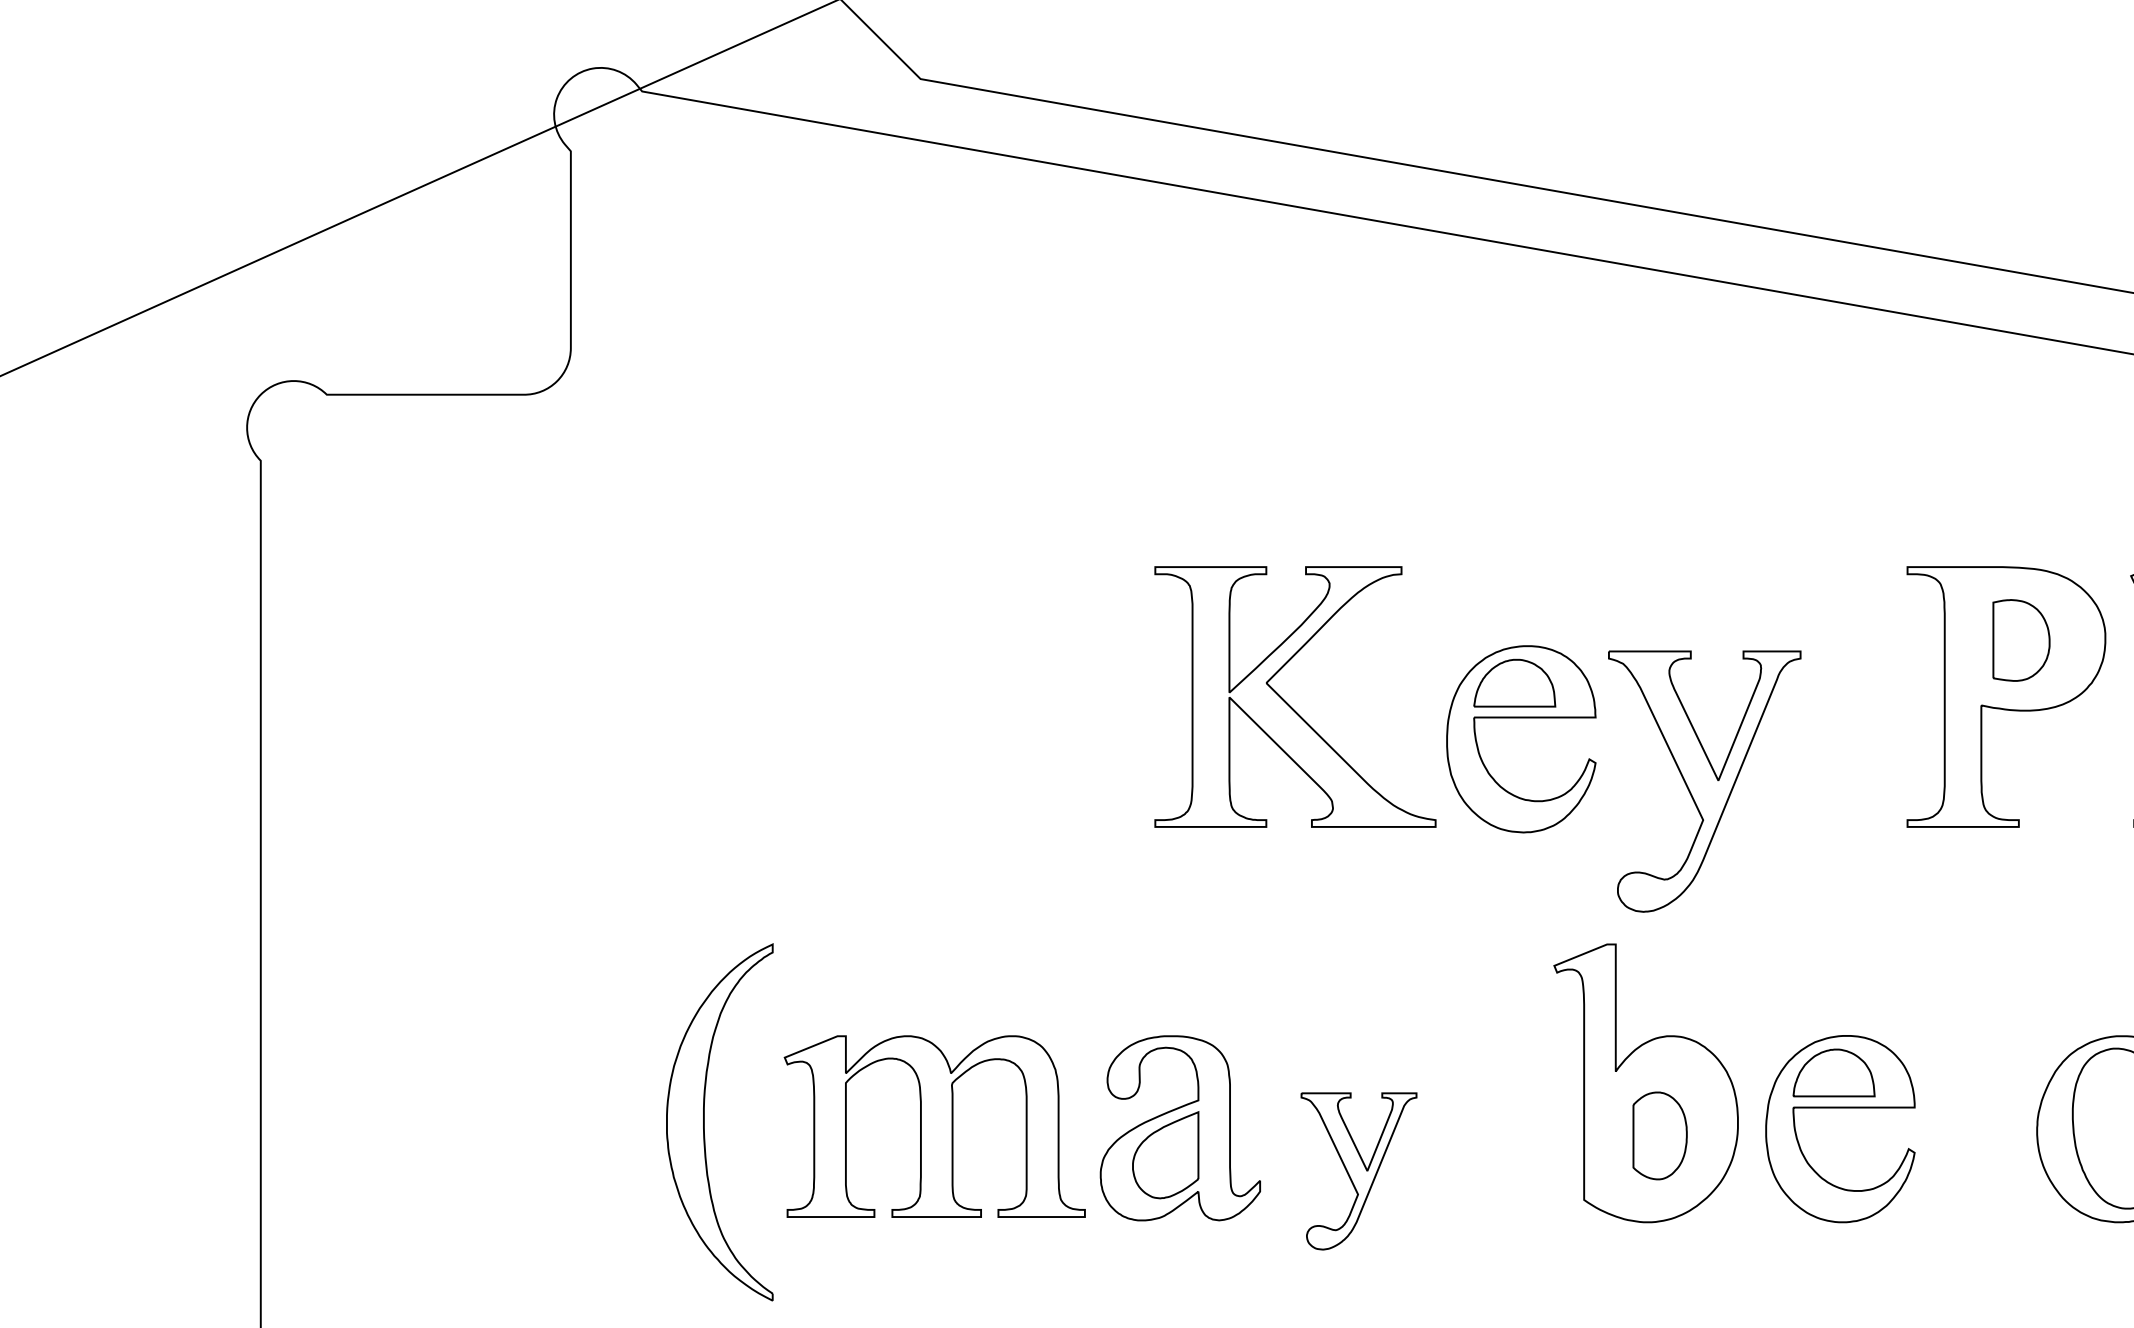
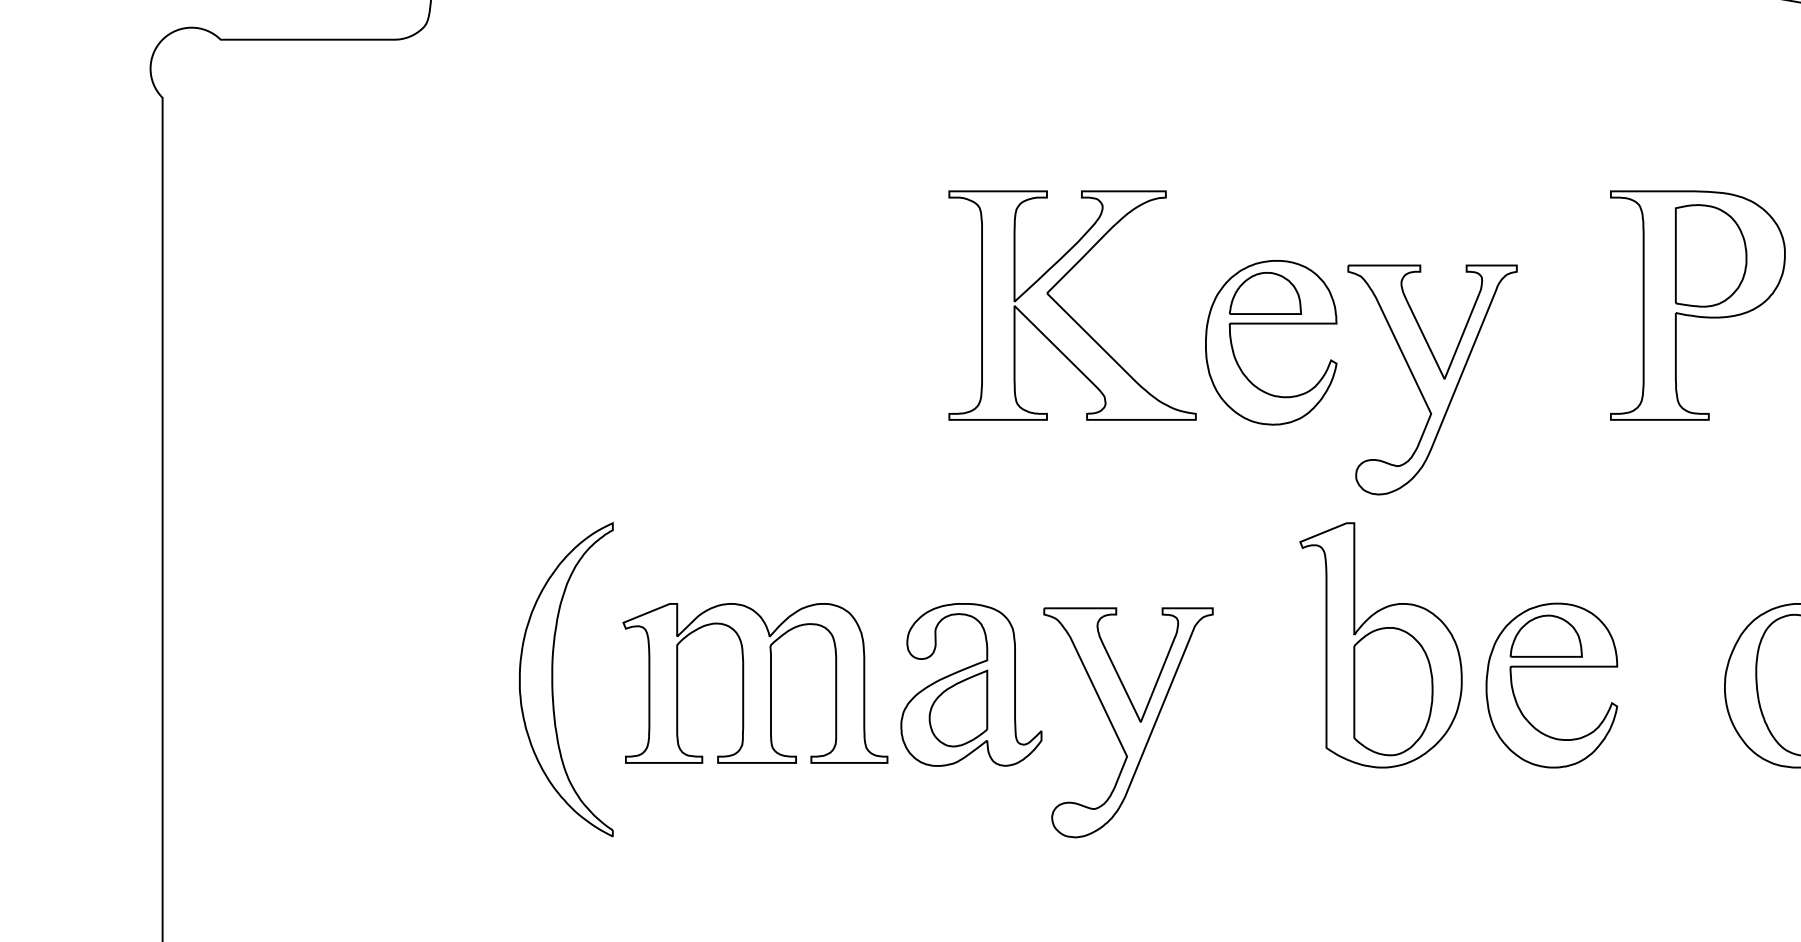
part: (2021, 640) -> (1711, 255), size x1.43
part: (1659, 1135) -> (1392, 691), size x1.67
part: (1358, 1171) -> (1128, 722), size x1.67

